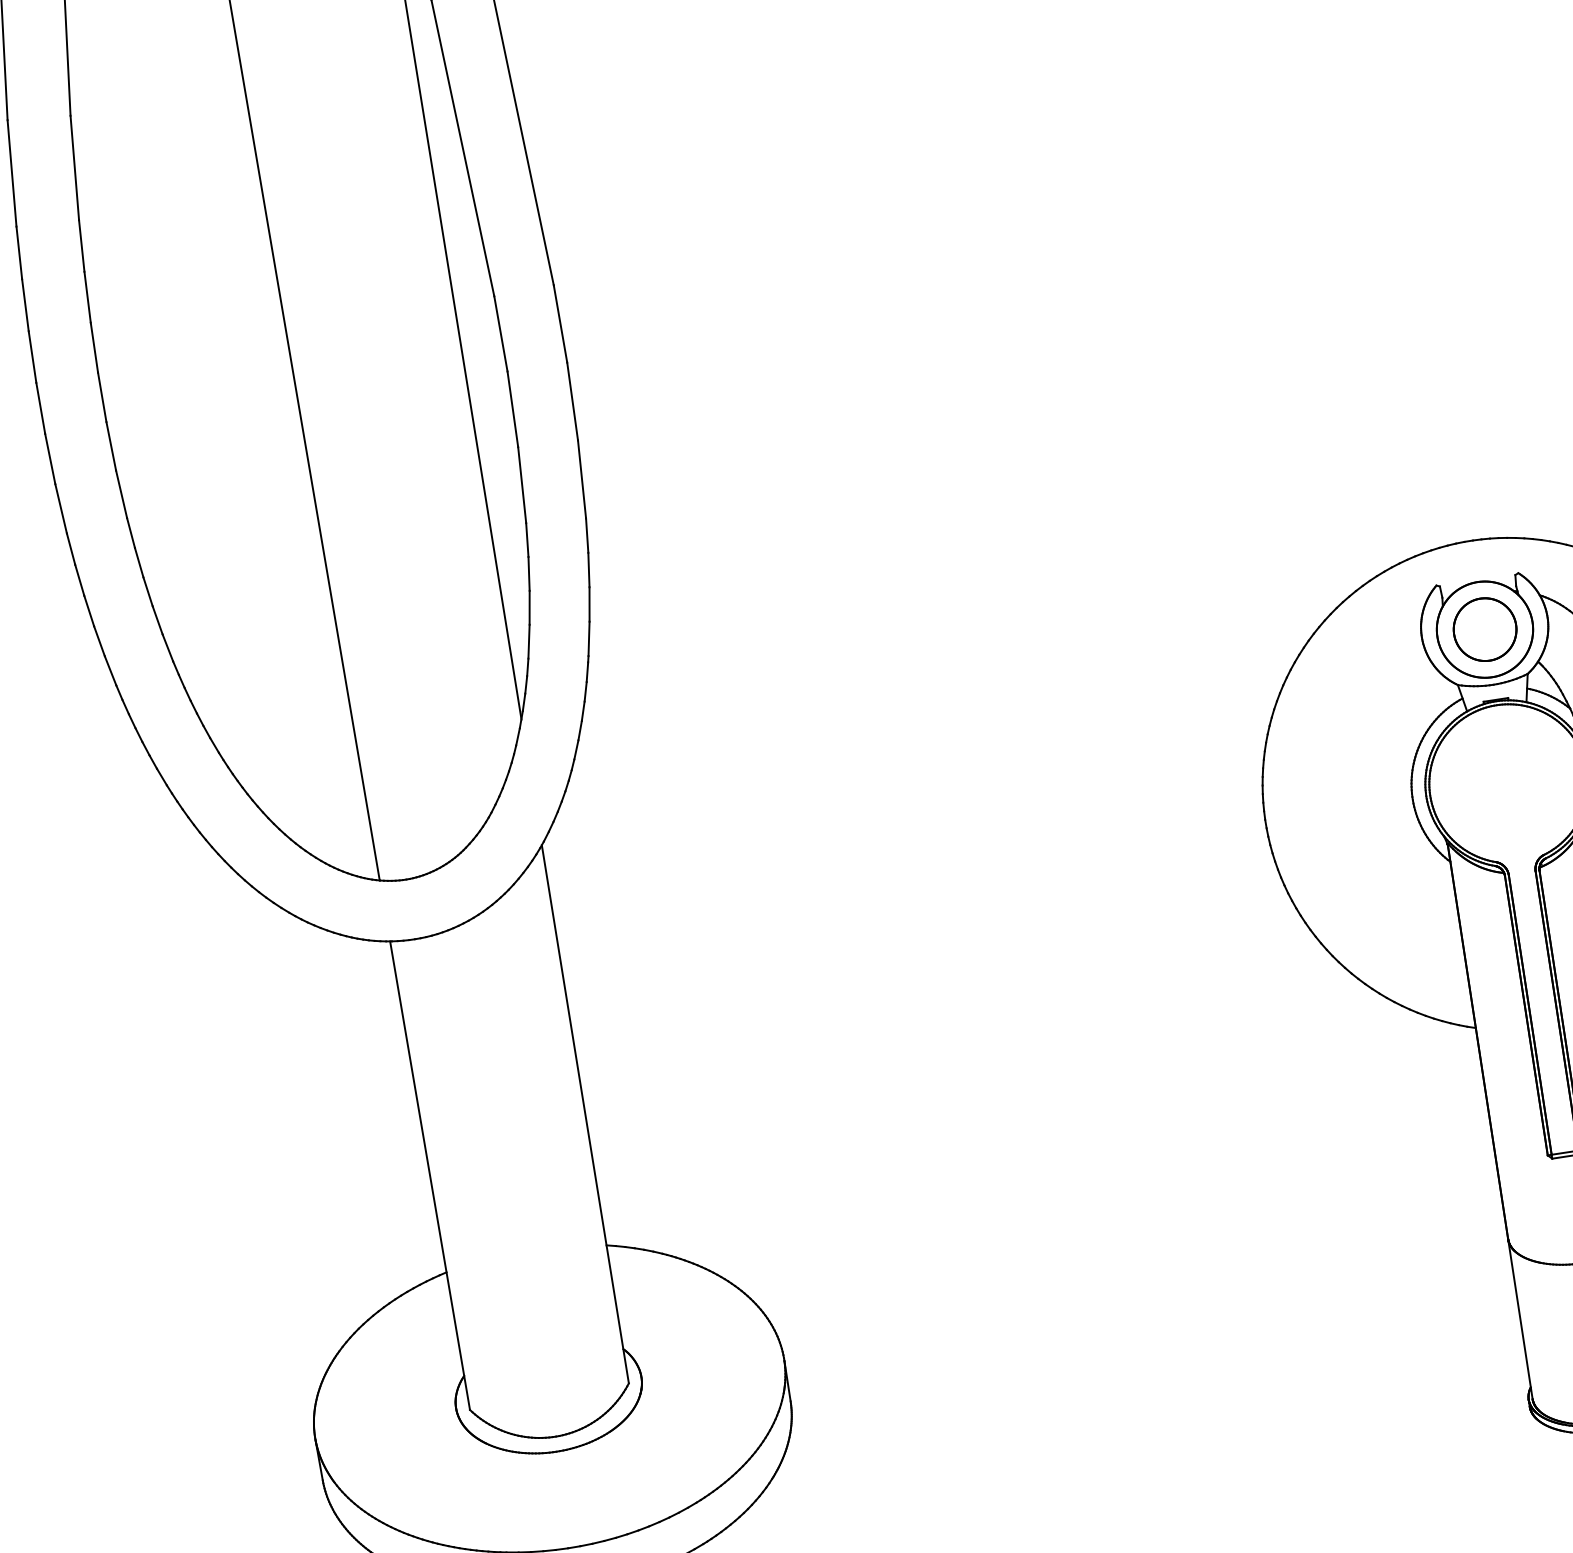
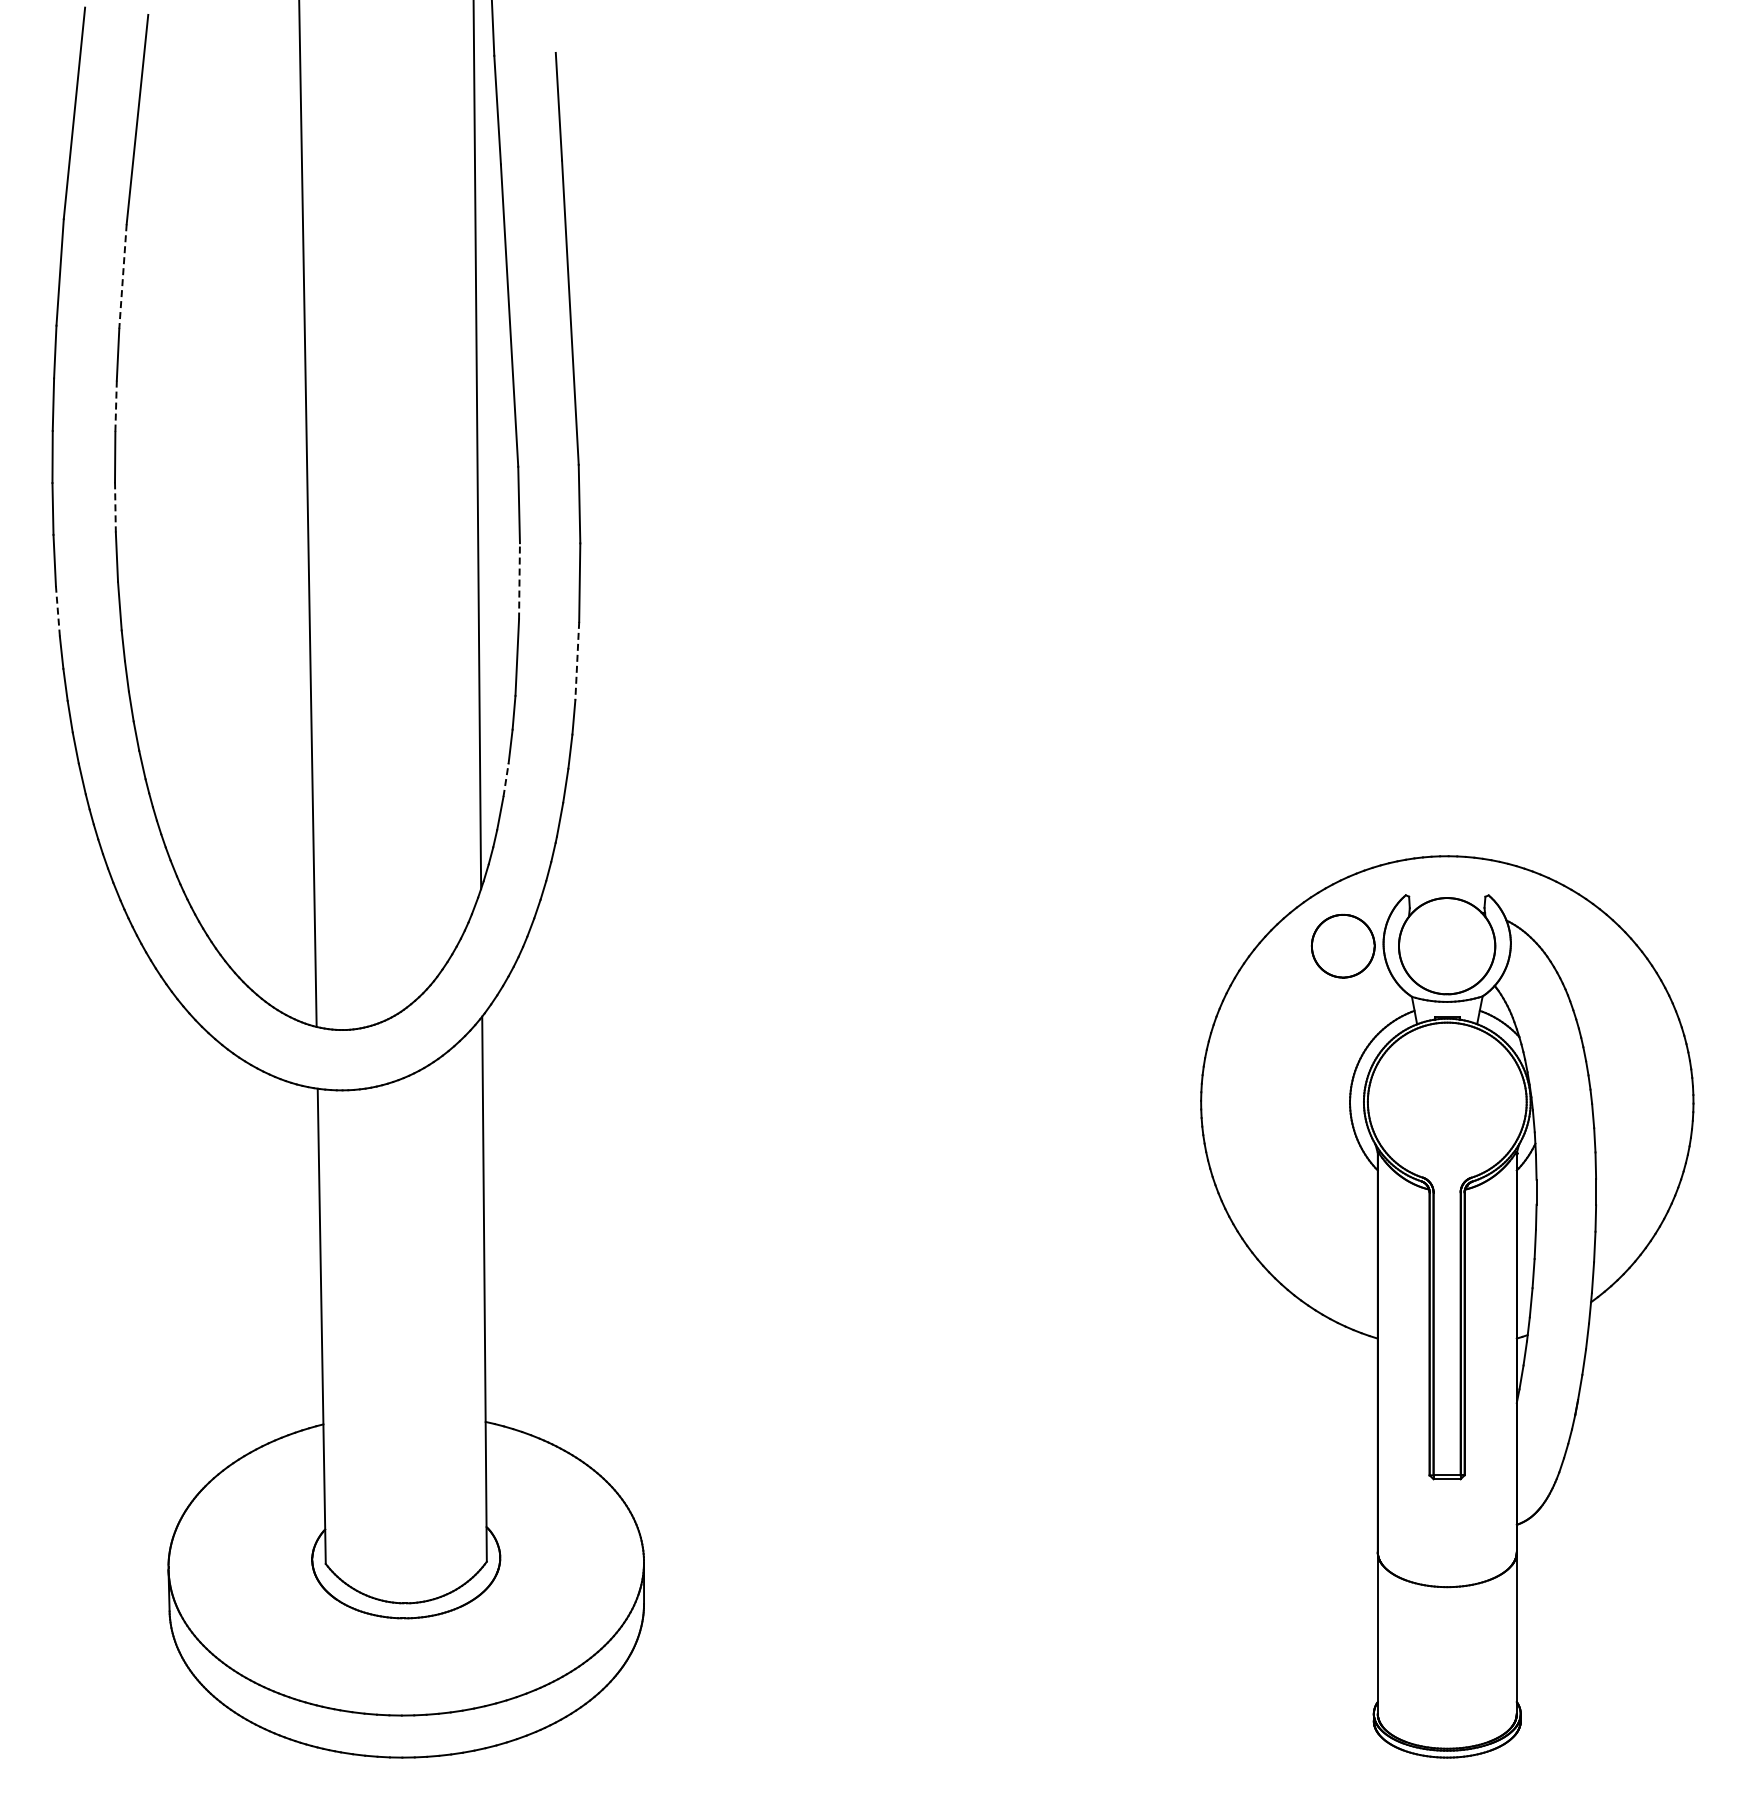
line: (74, 169) -> (122, 277), solid -> dashed
line: (88, 297) -> (116, 406), solid -> dashed
line: (102, 397) -> (115, 507), solid -> dashed
line: (512, 408) -> (519, 580), solid -> dashed
line: (582, 479) -> (577, 661), solid -> dashed
line: (60, 508) -> (57, 610), solid -> dashed
line: (530, 608) -> (506, 780), solid -> dashed
part: (1484, 629) -> (1342, 945), moved

